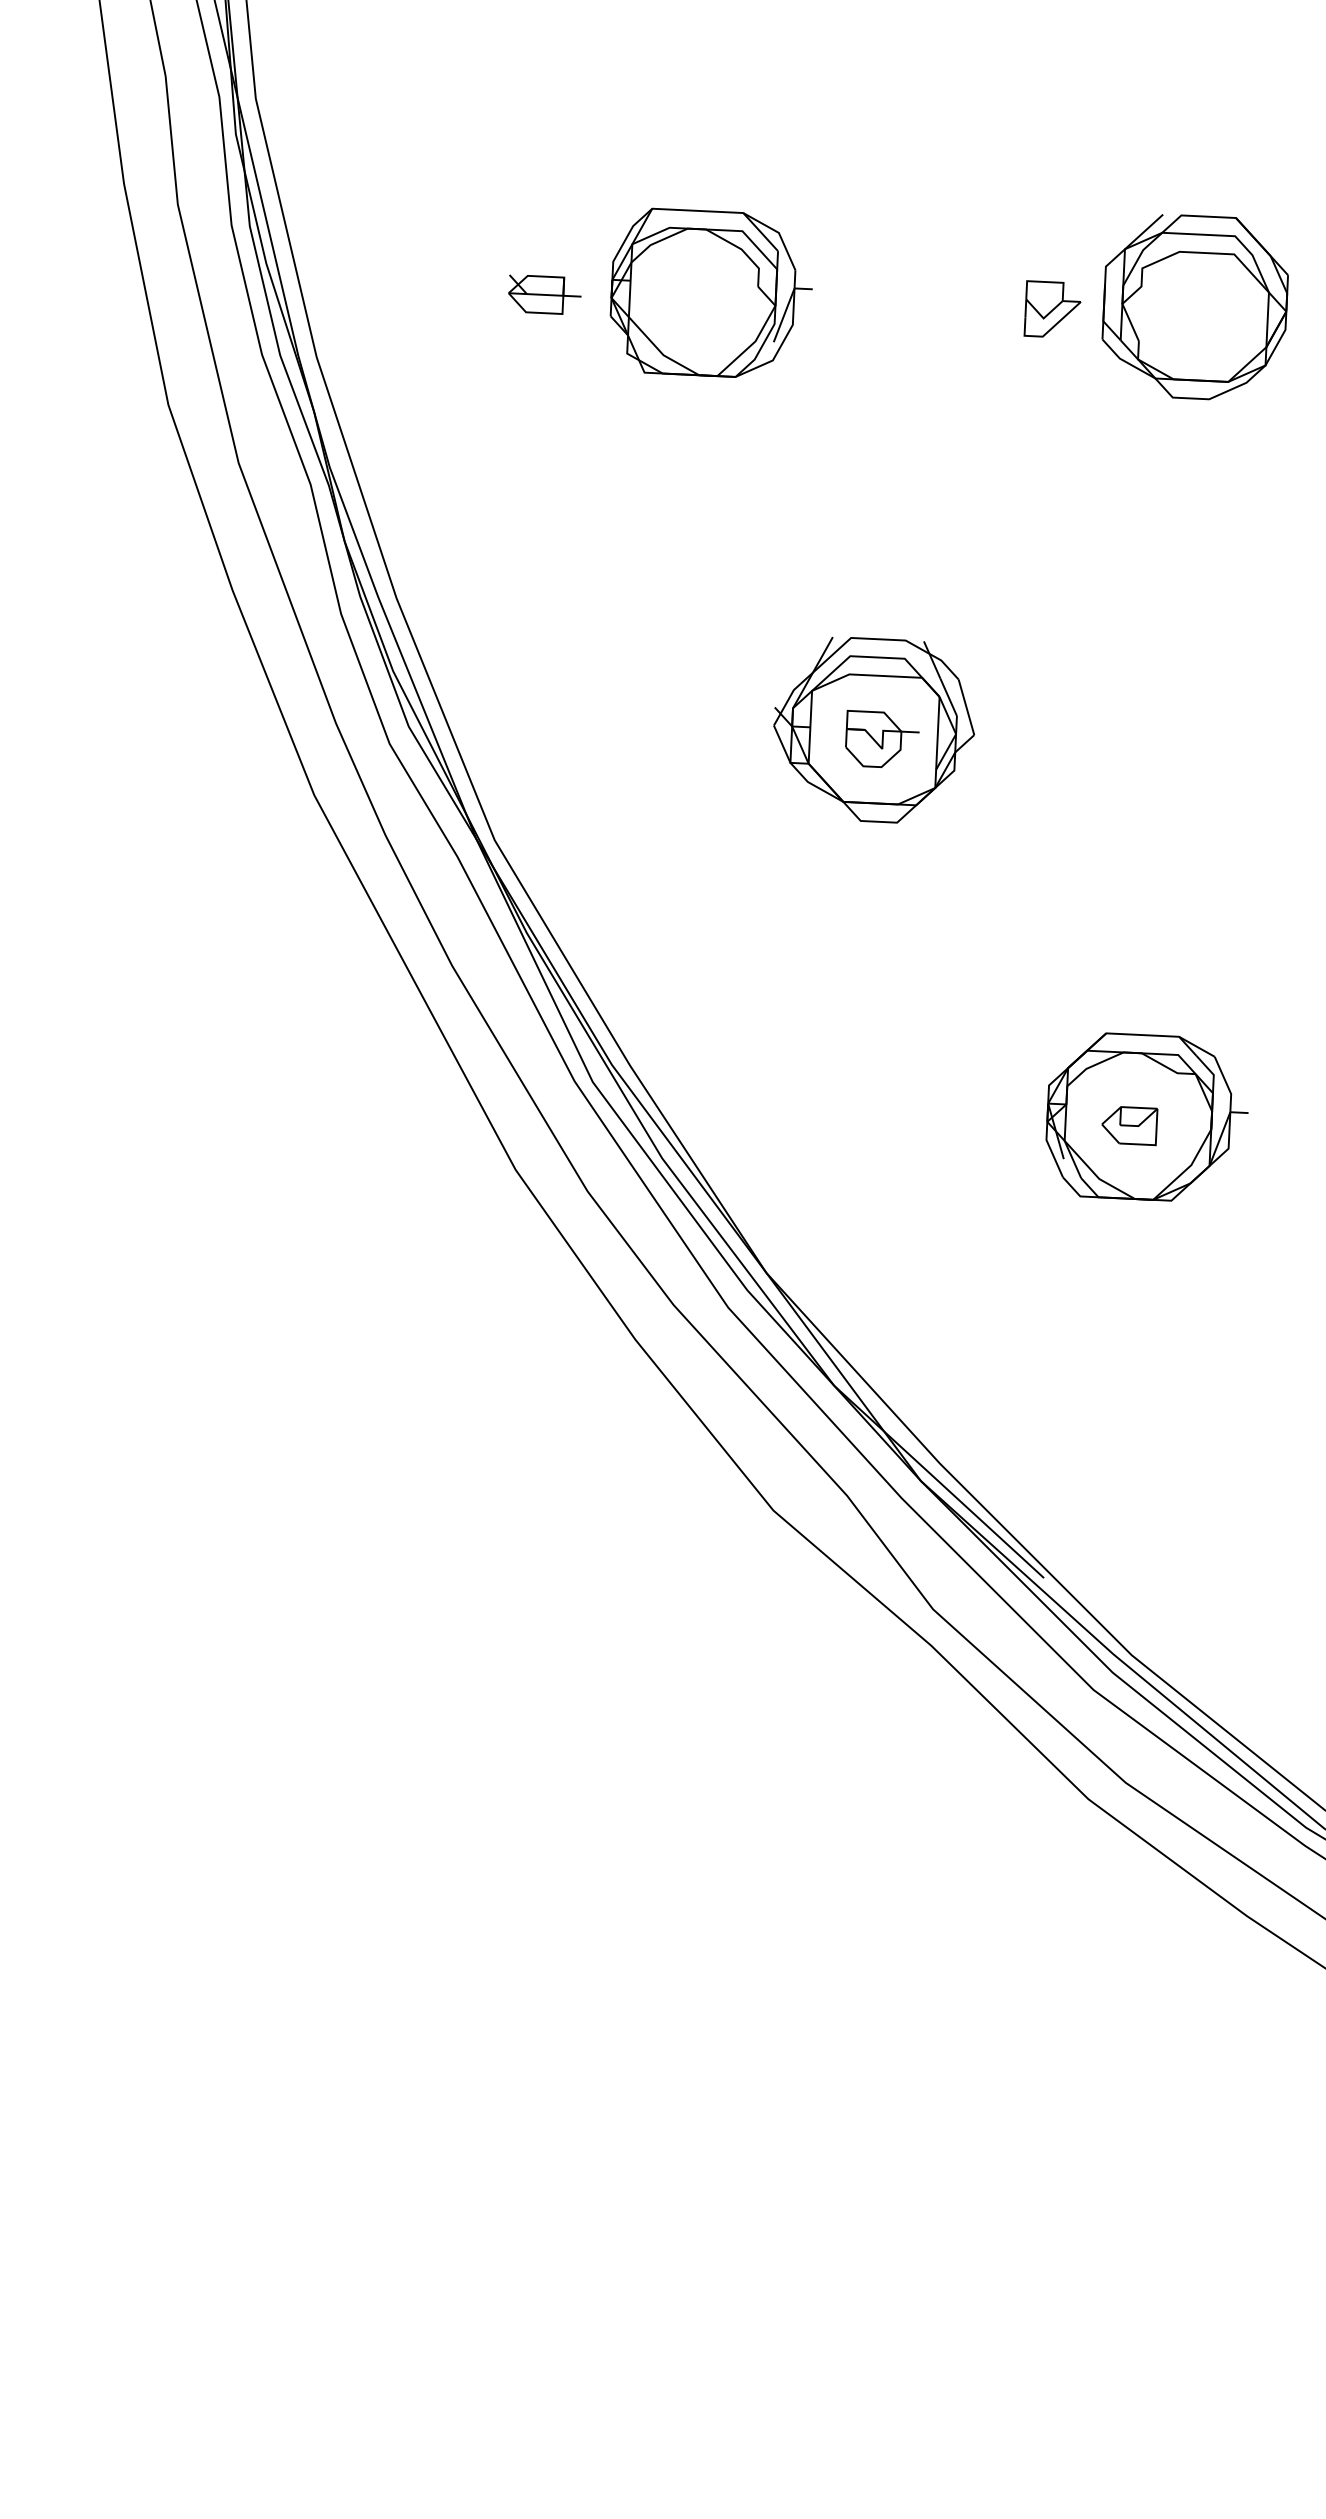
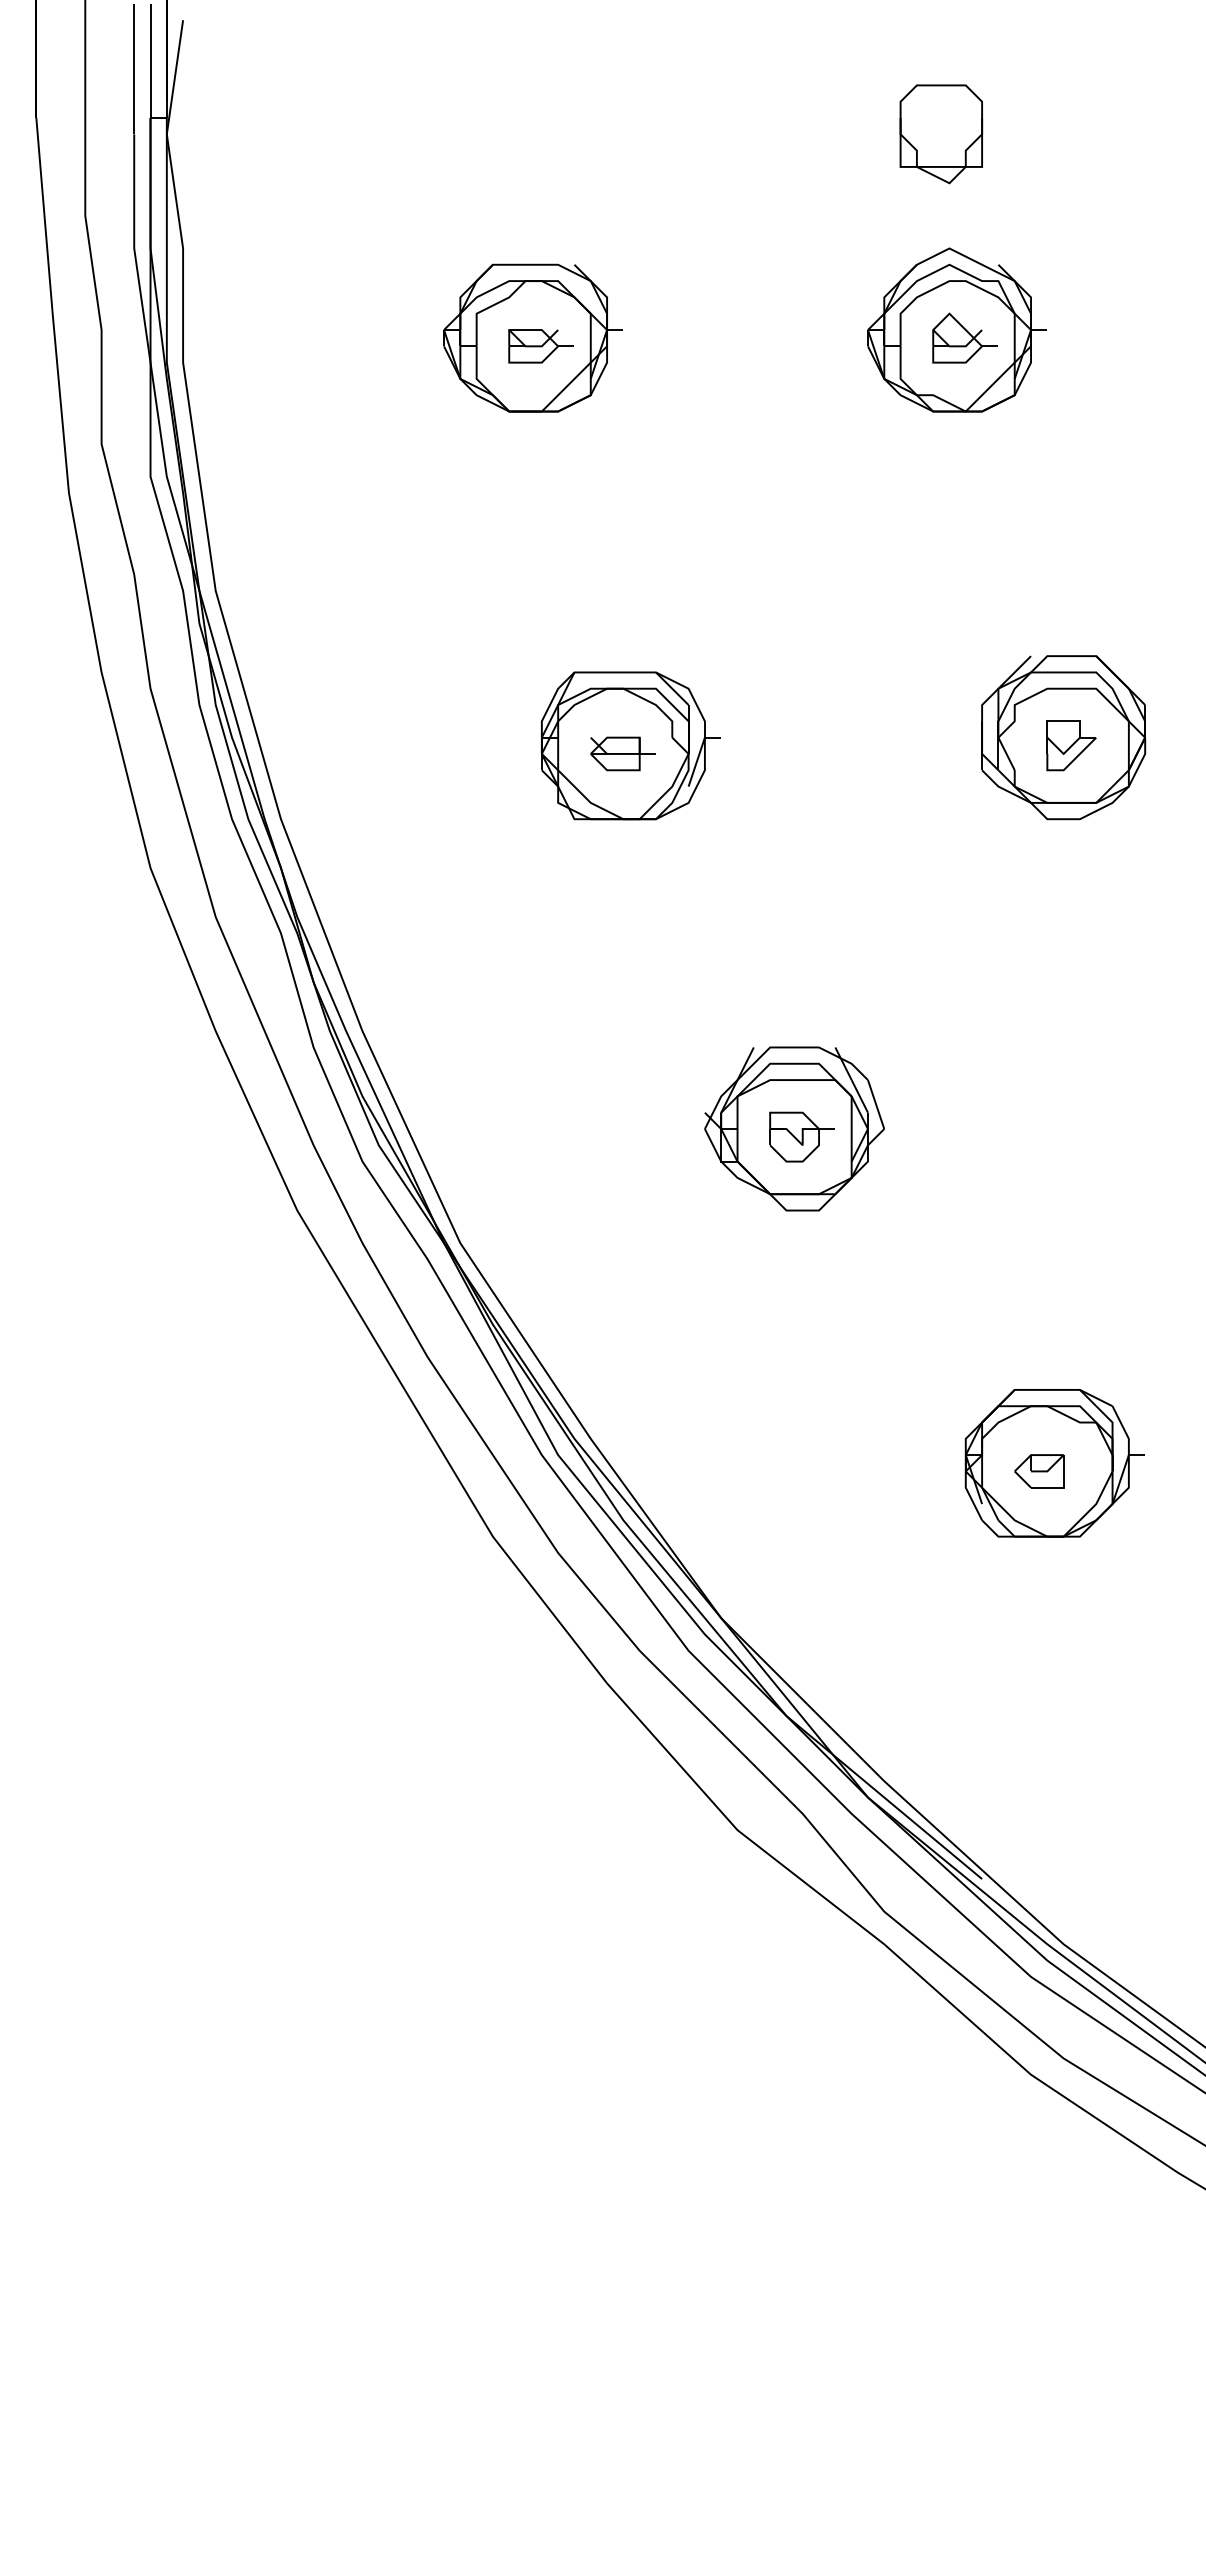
part: (544, 294) -> (622, 753), moved
part: (1052, 309) -> (1071, 745), moved

